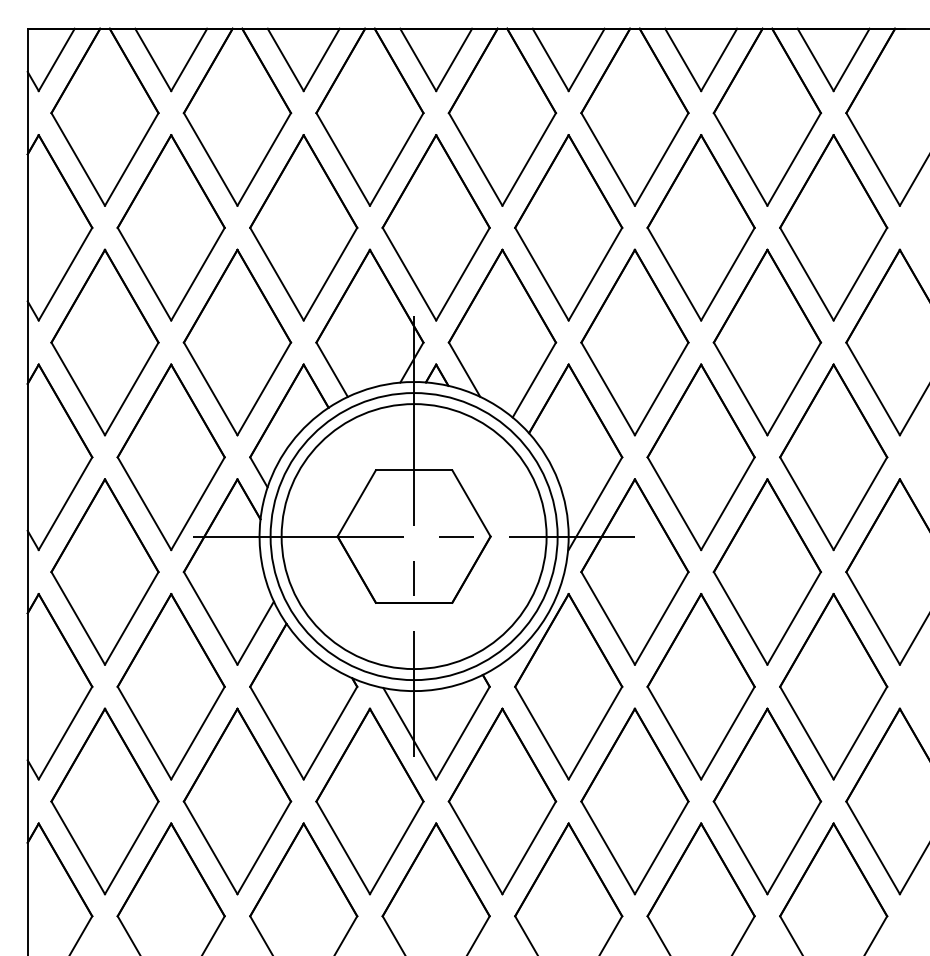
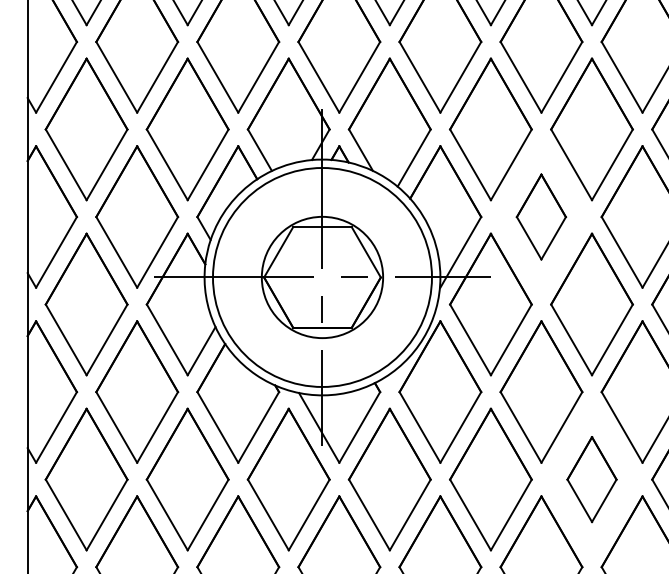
part: (700, 457) -> (540, 217), size x0.6
circle: (413, 536) -> (322, 277), size x0.6
part: (767, 801) -> (592, 479), size x0.6

